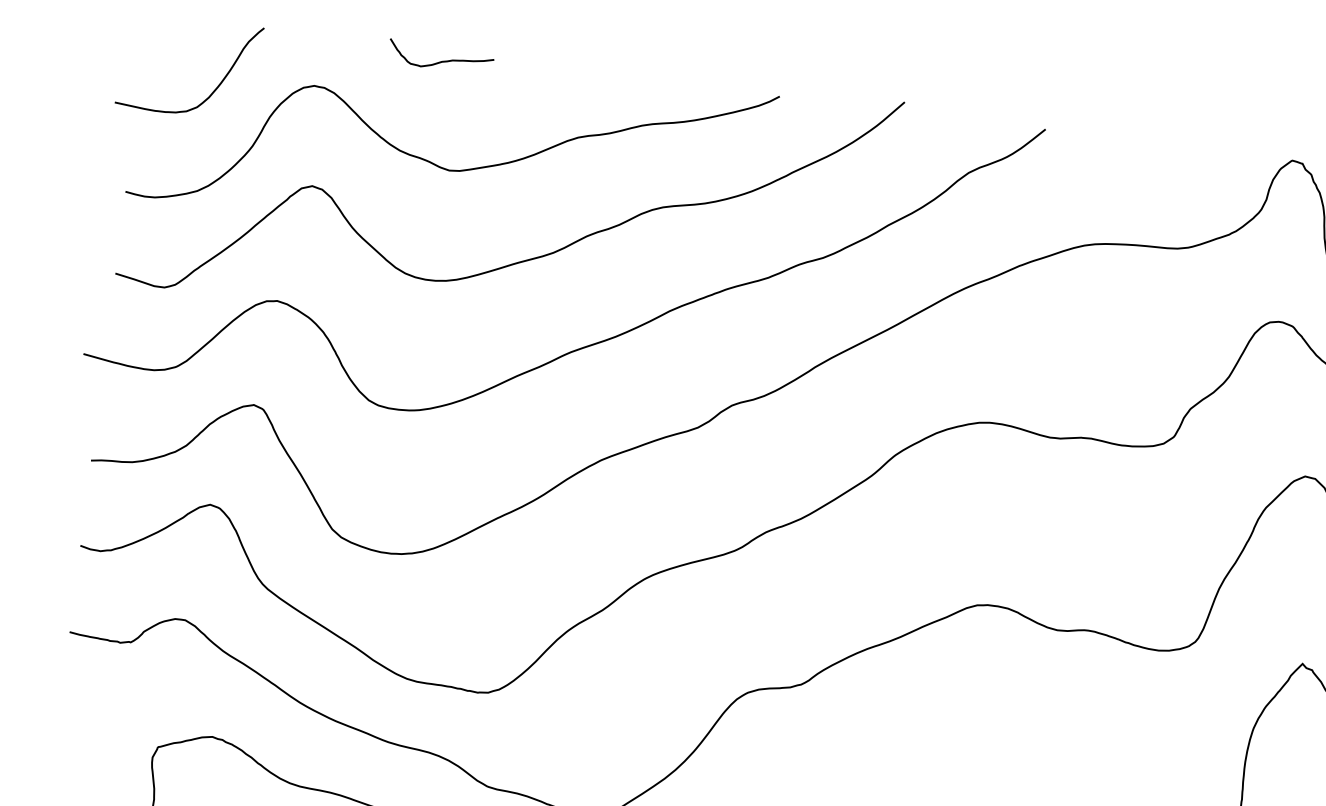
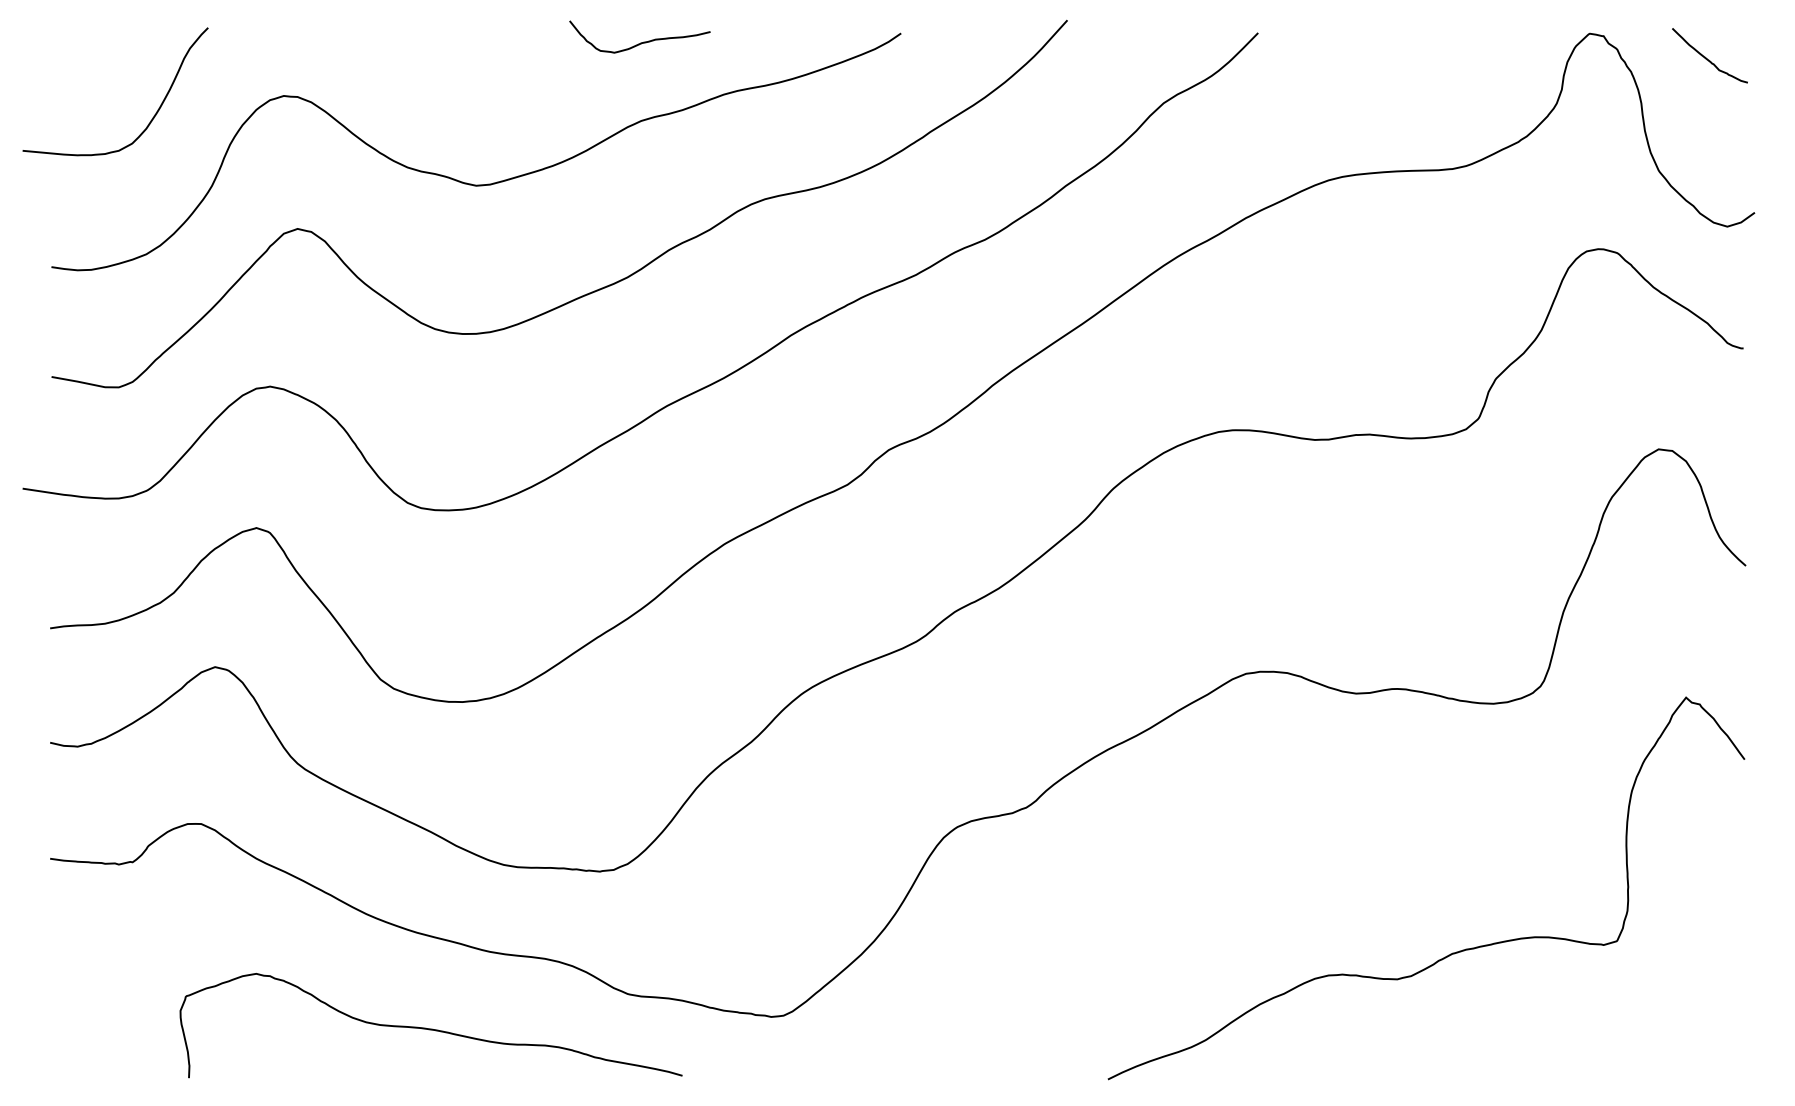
curve: (441, 61) -> (640, 42), moved

